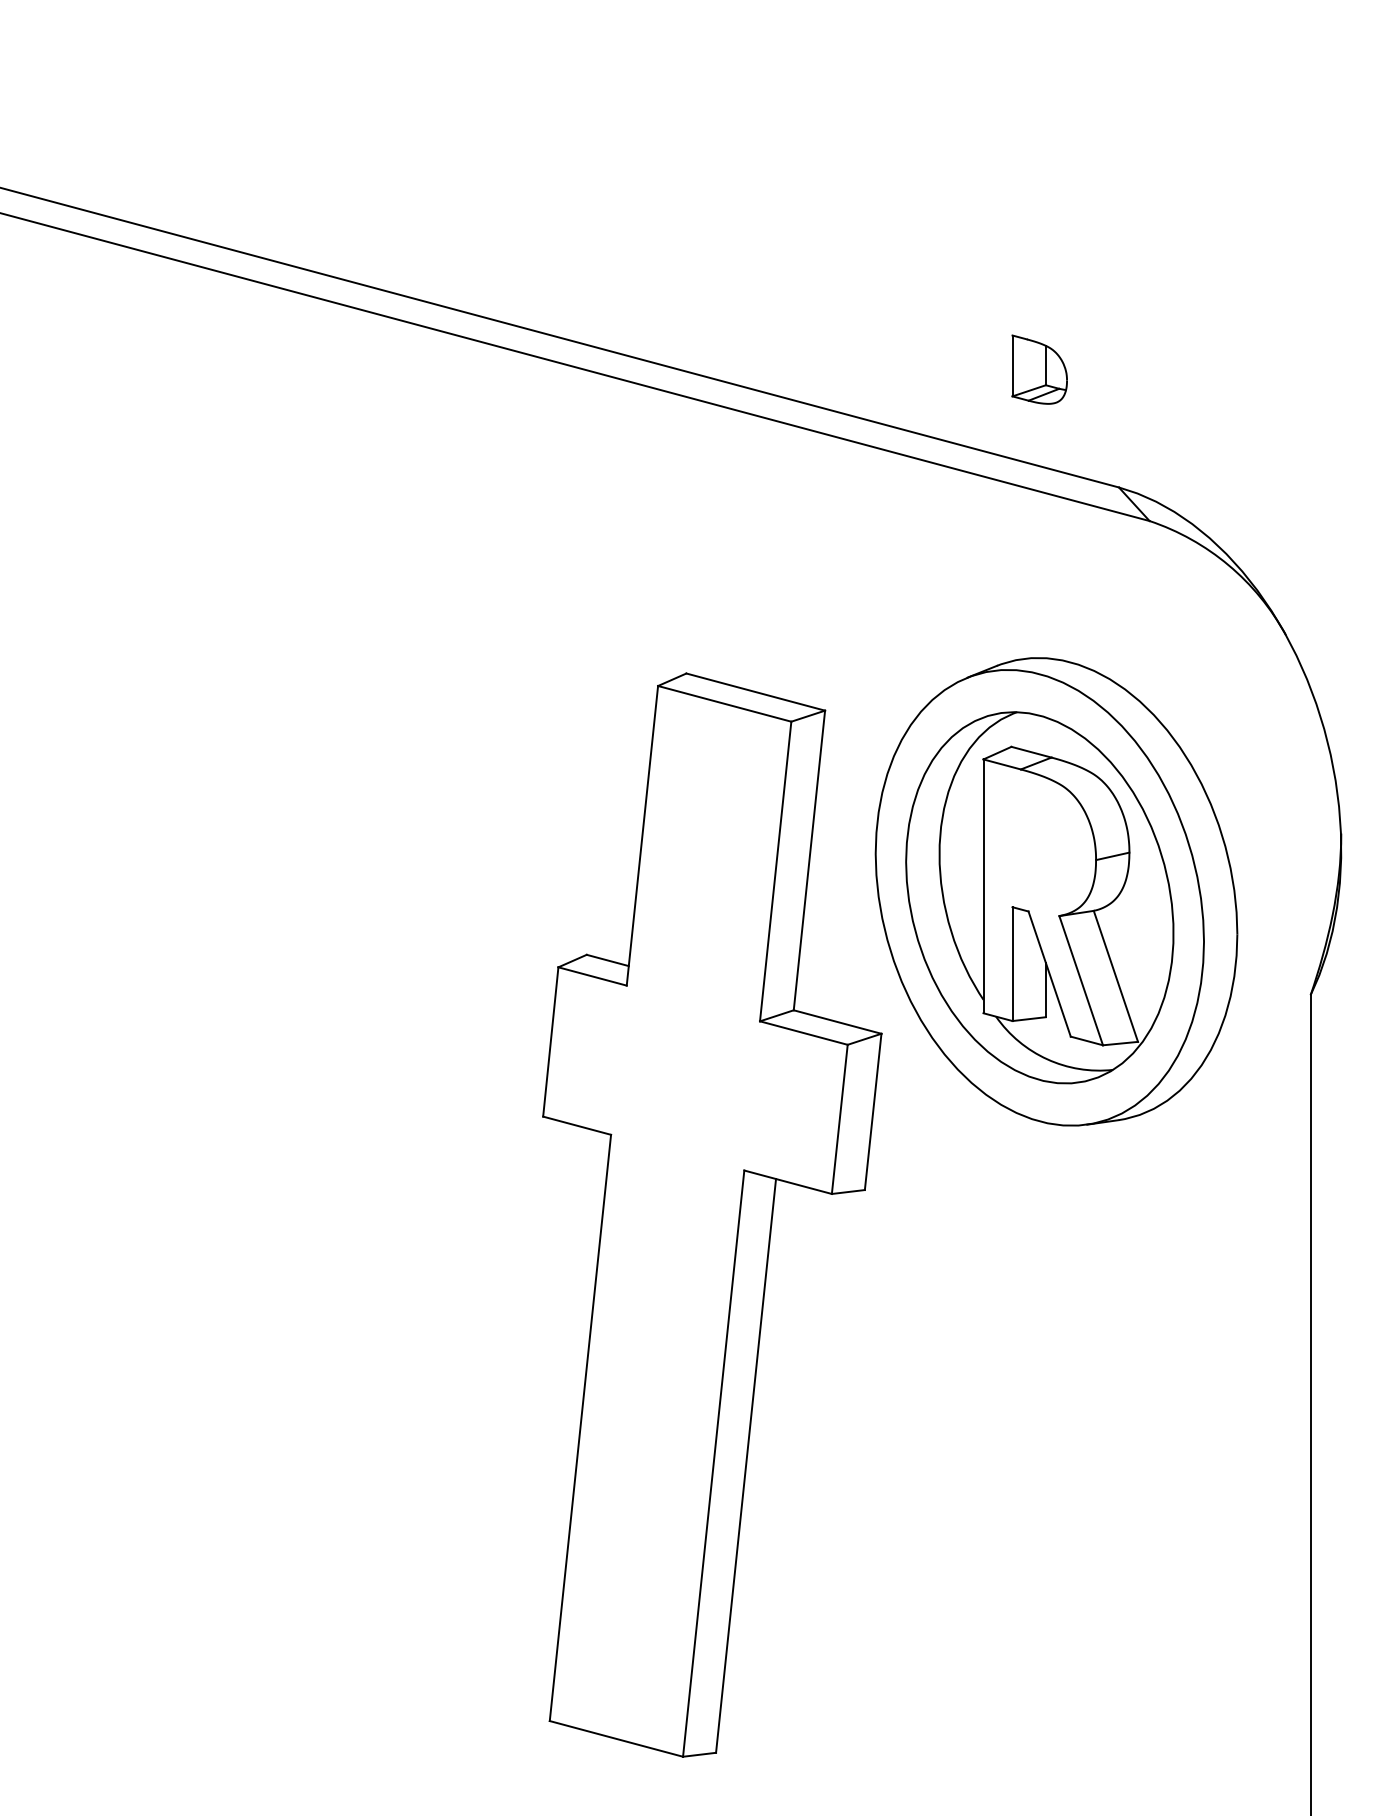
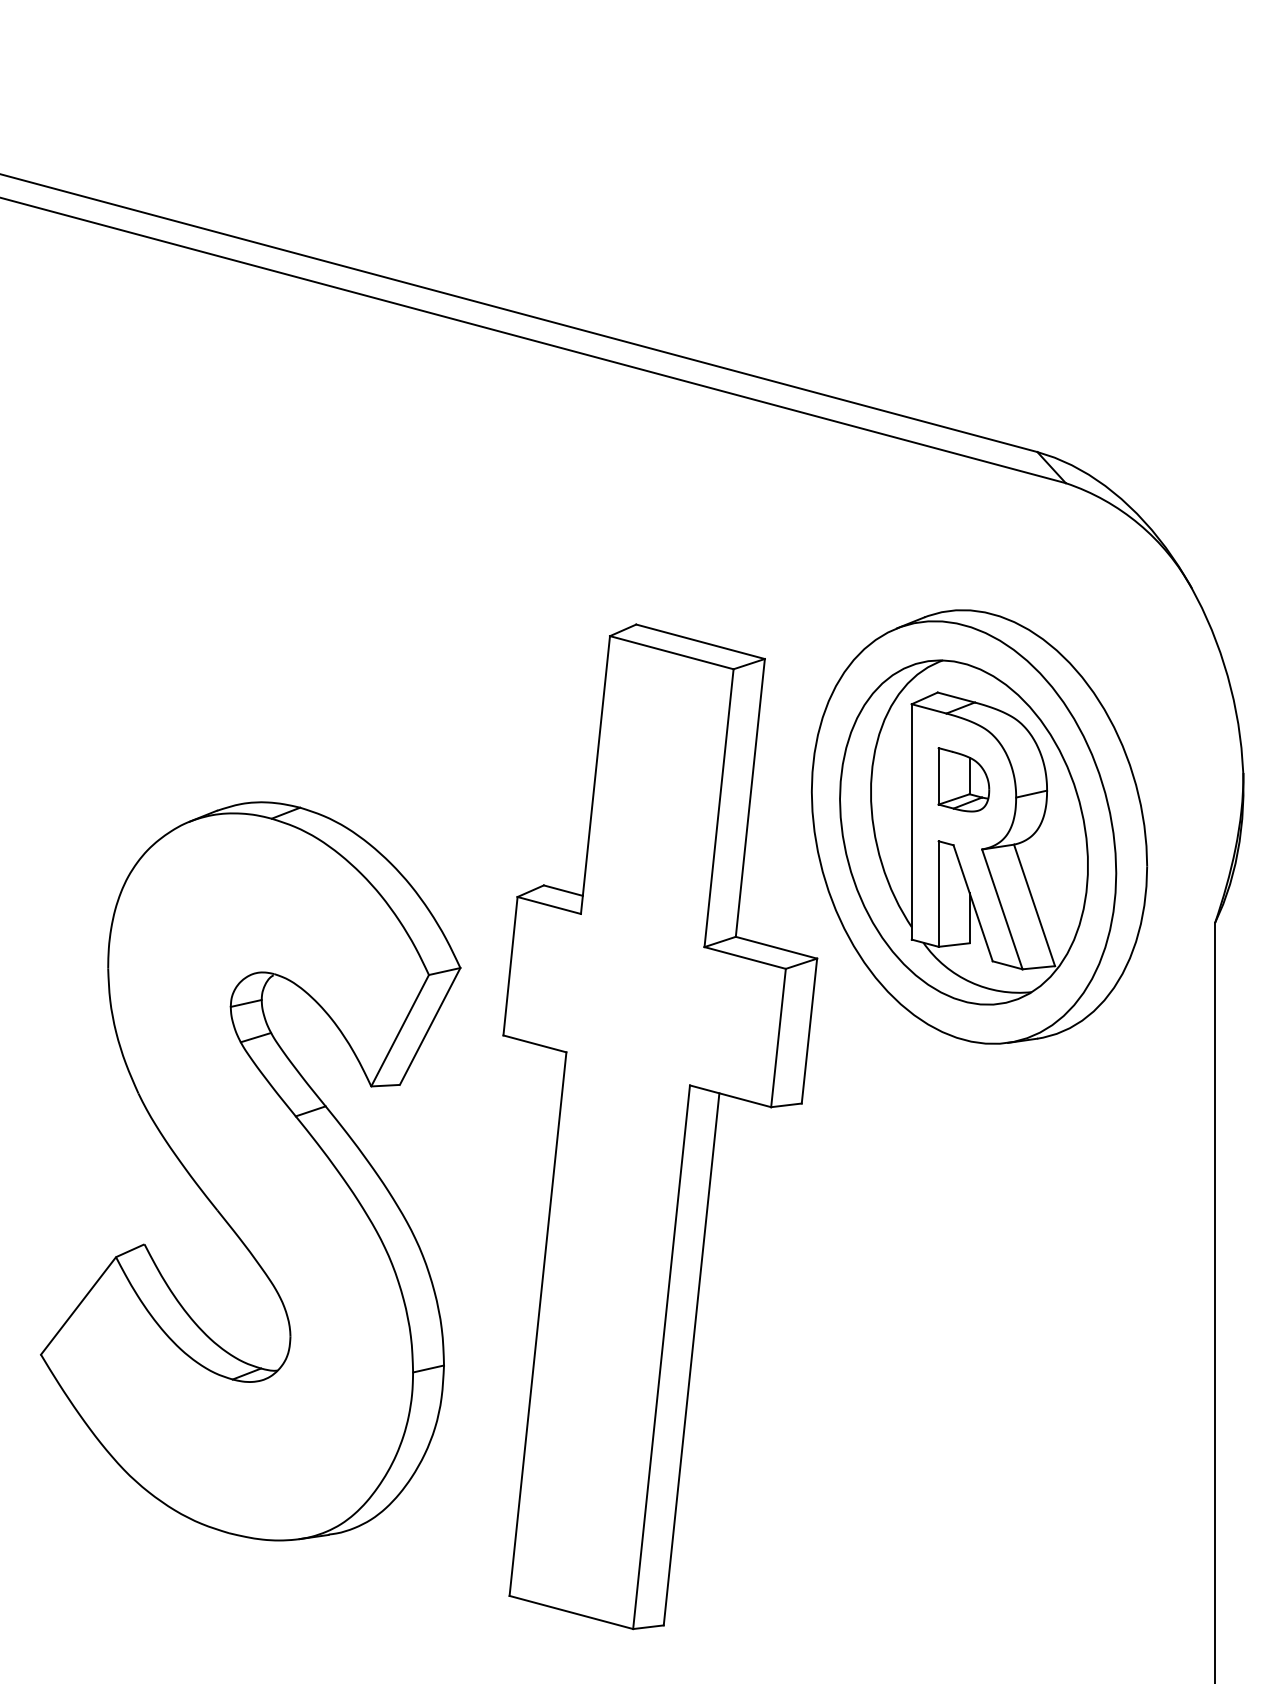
part: (1039, 369) -> (963, 779), moved
part: (270, 1263) -> (250, 1171), added

